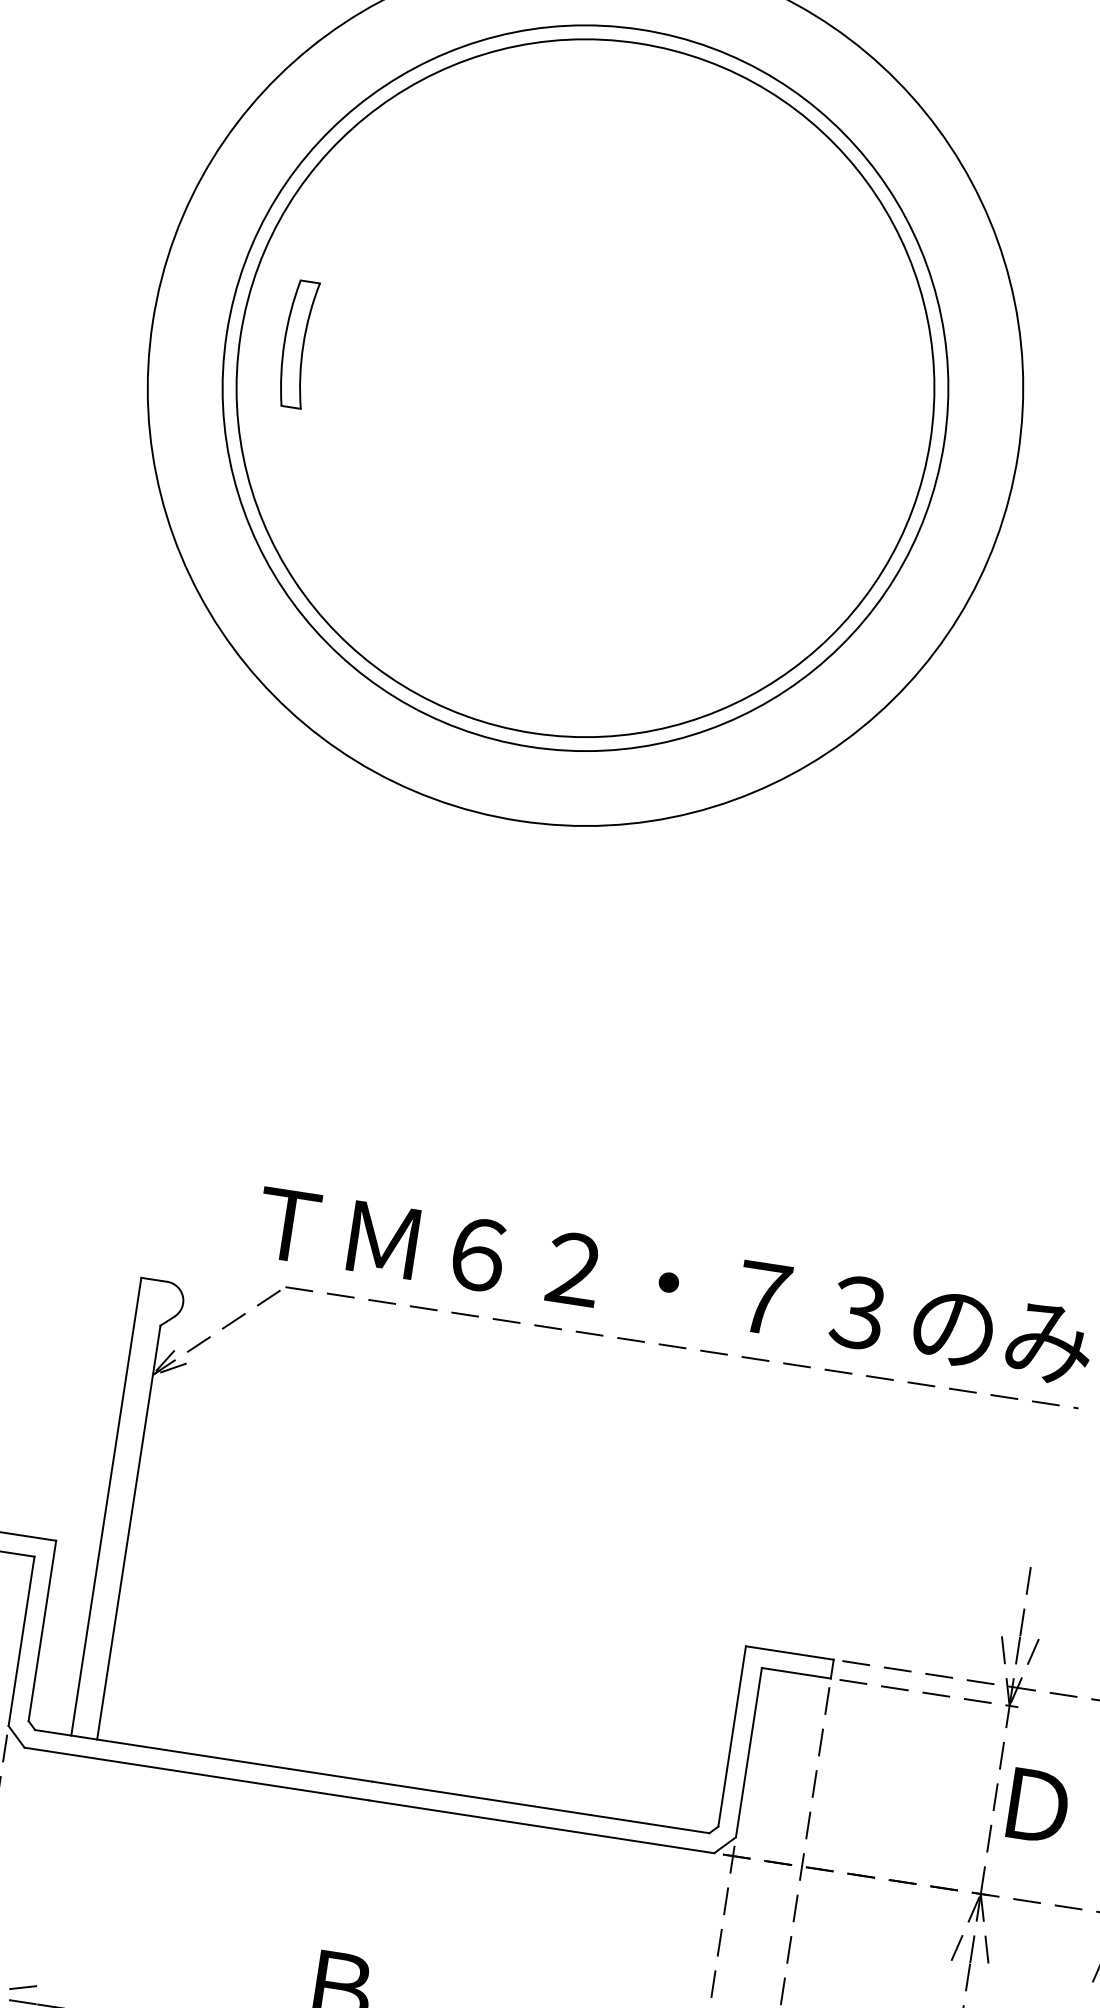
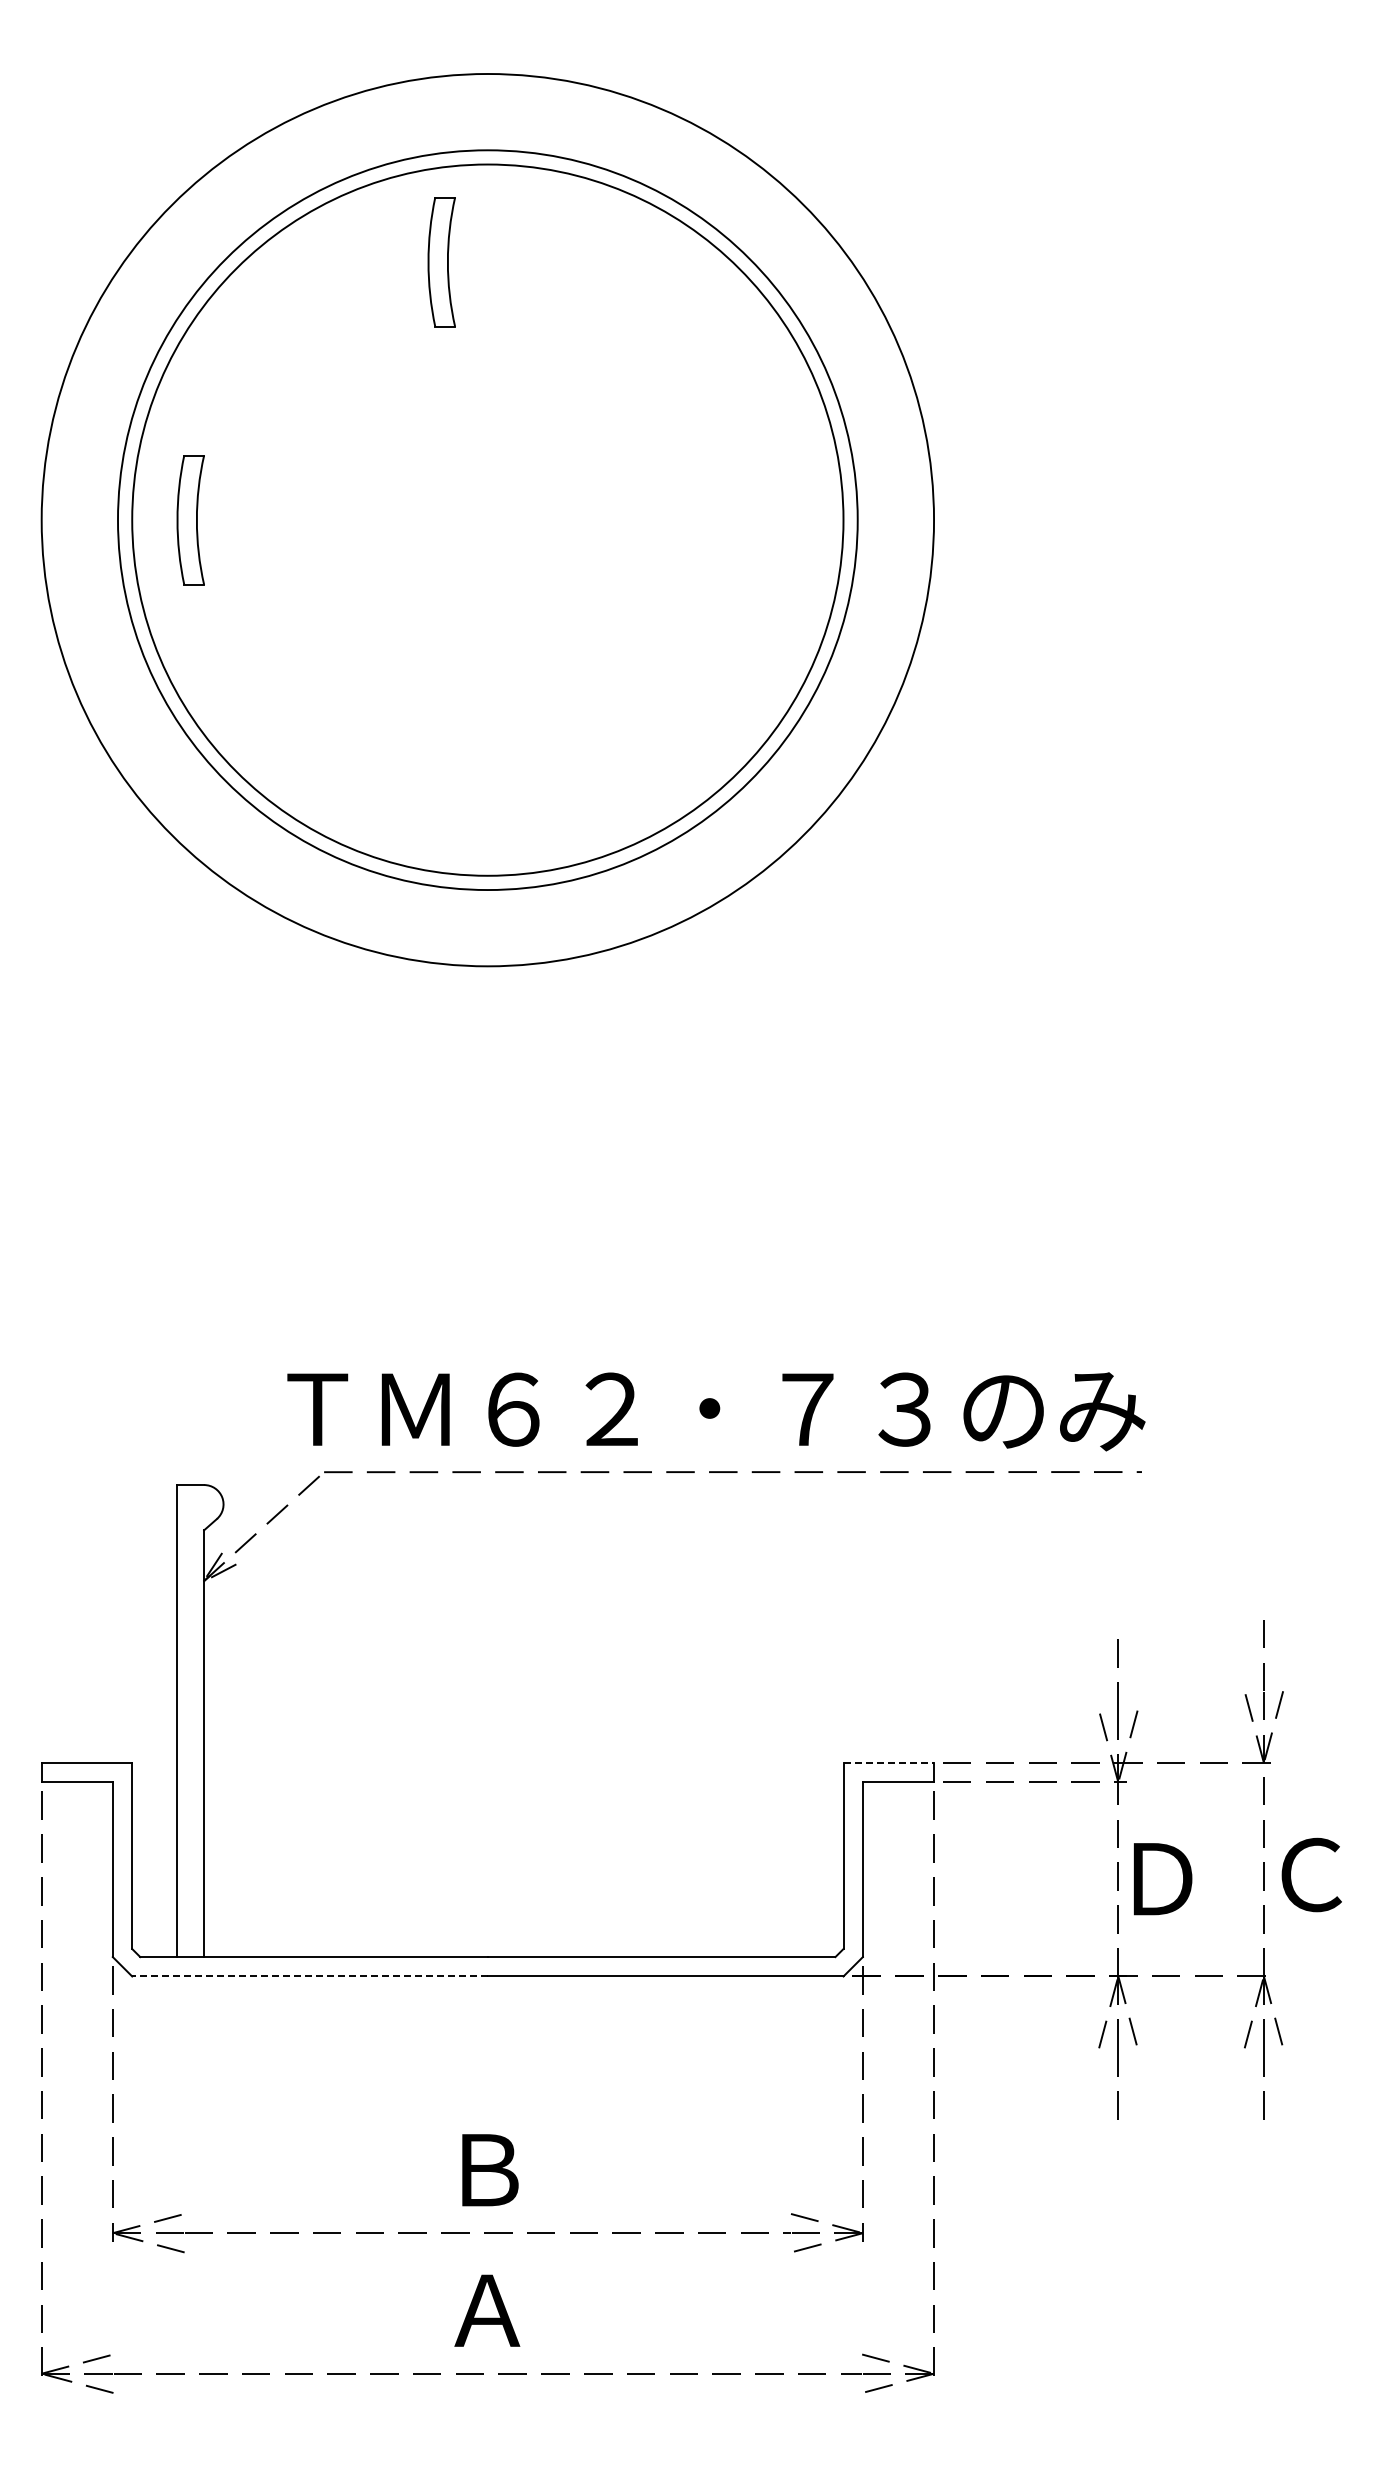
part: (578, 131) -> (441, 262), added
line: (790, 1653) -> (889, 1763), solid -> dashed
line: (197, 1774) -> (310, 1976), solid -> dashed

